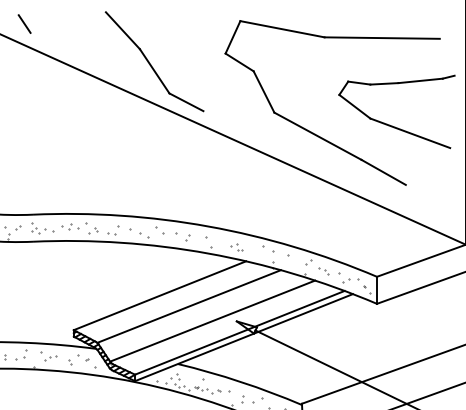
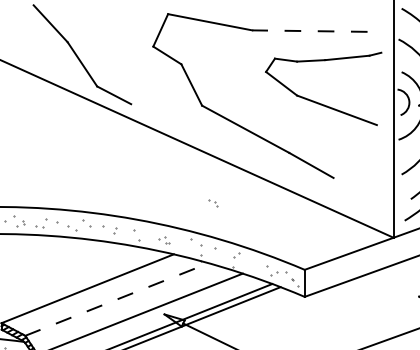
line: (382, 38) -> (310, 31), solid -> dashed
part: (392, 125) -> (319, 102), moved
part: (323, 271) -> (213, 203), moved
line: (189, 306) -> (117, 299), solid -> dashed

